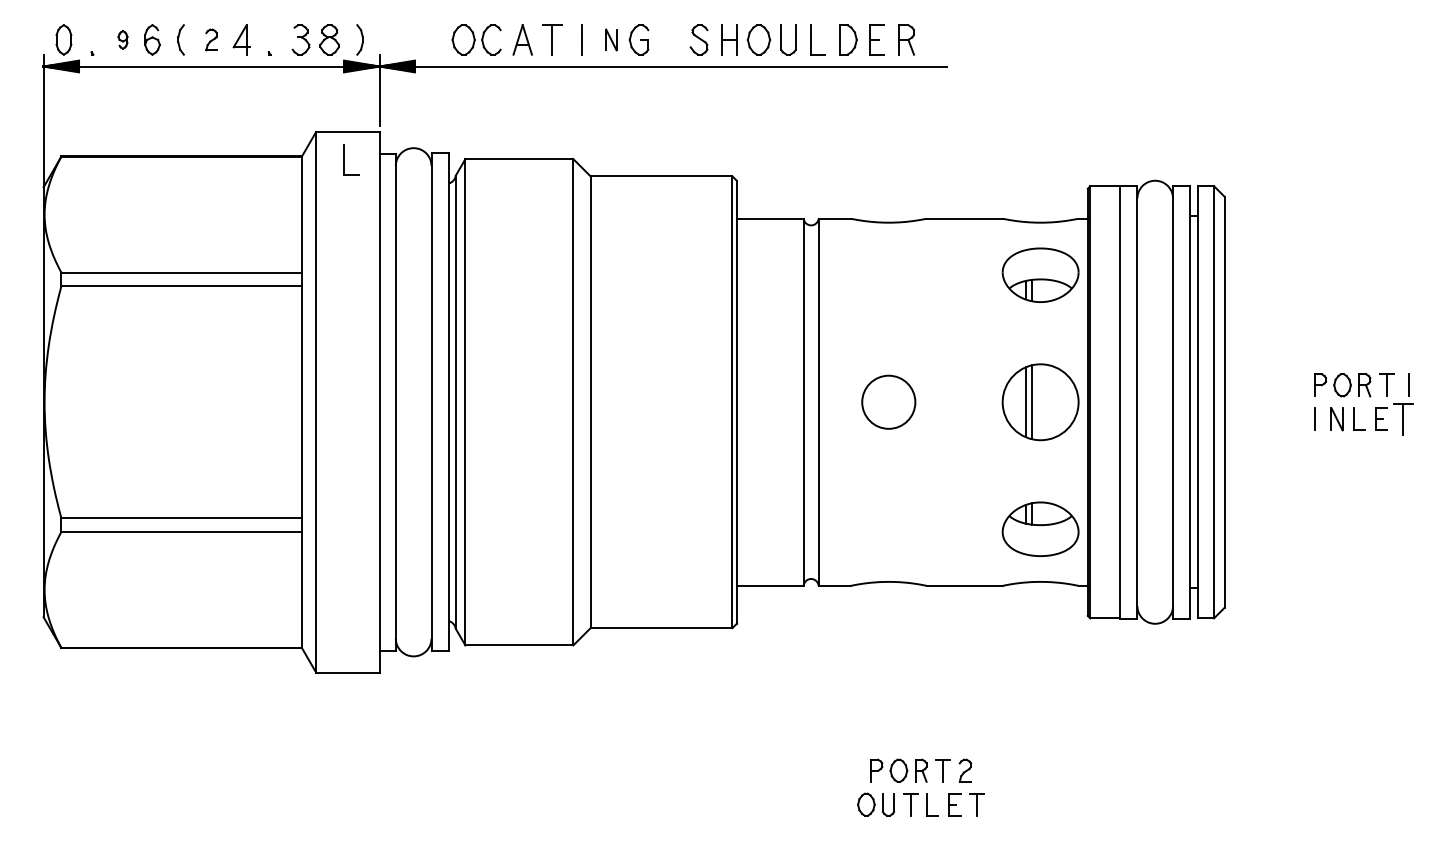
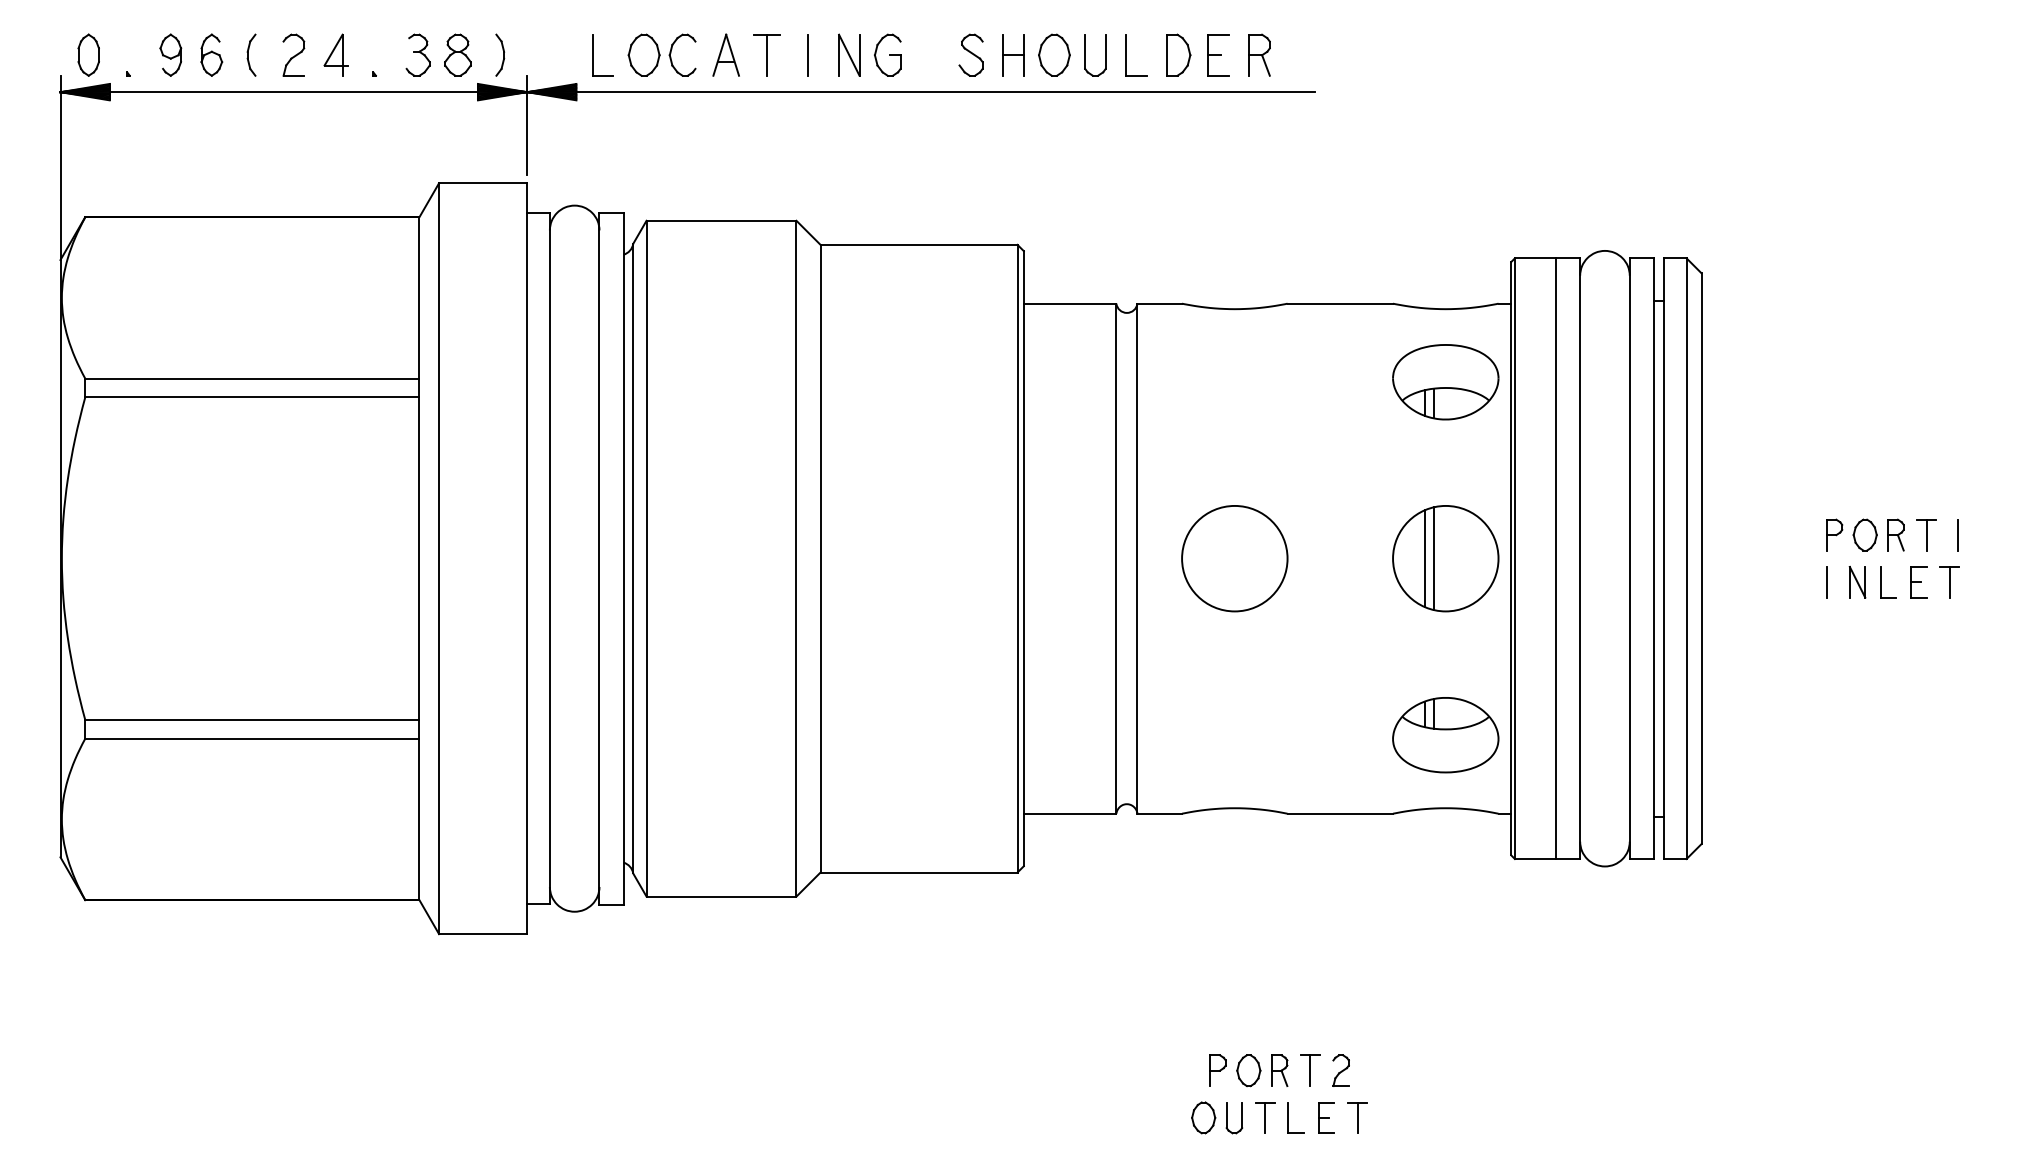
part: (122, 39) -> (170, 54), size x1.67
part: (211, 39) -> (293, 54), size x1.43
part: (611, 39) -> (849, 54), size x1.43
part: (344, 159) -> (593, 54), moved
circle: (888, 402) -> (1234, 558), size x1.43
part: (1403, 418) -> (1949, 581), size x0.71

